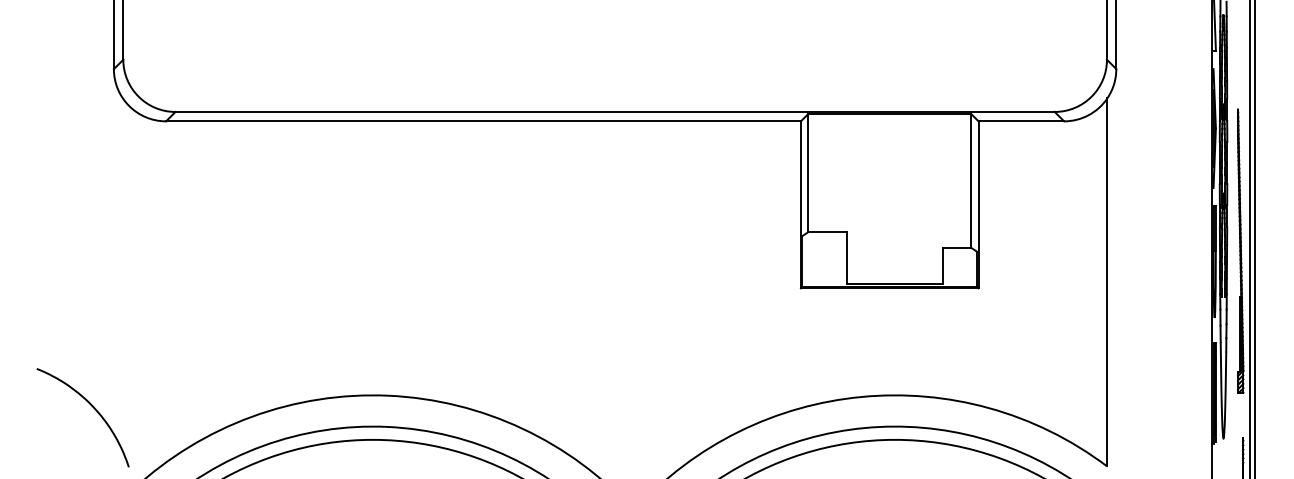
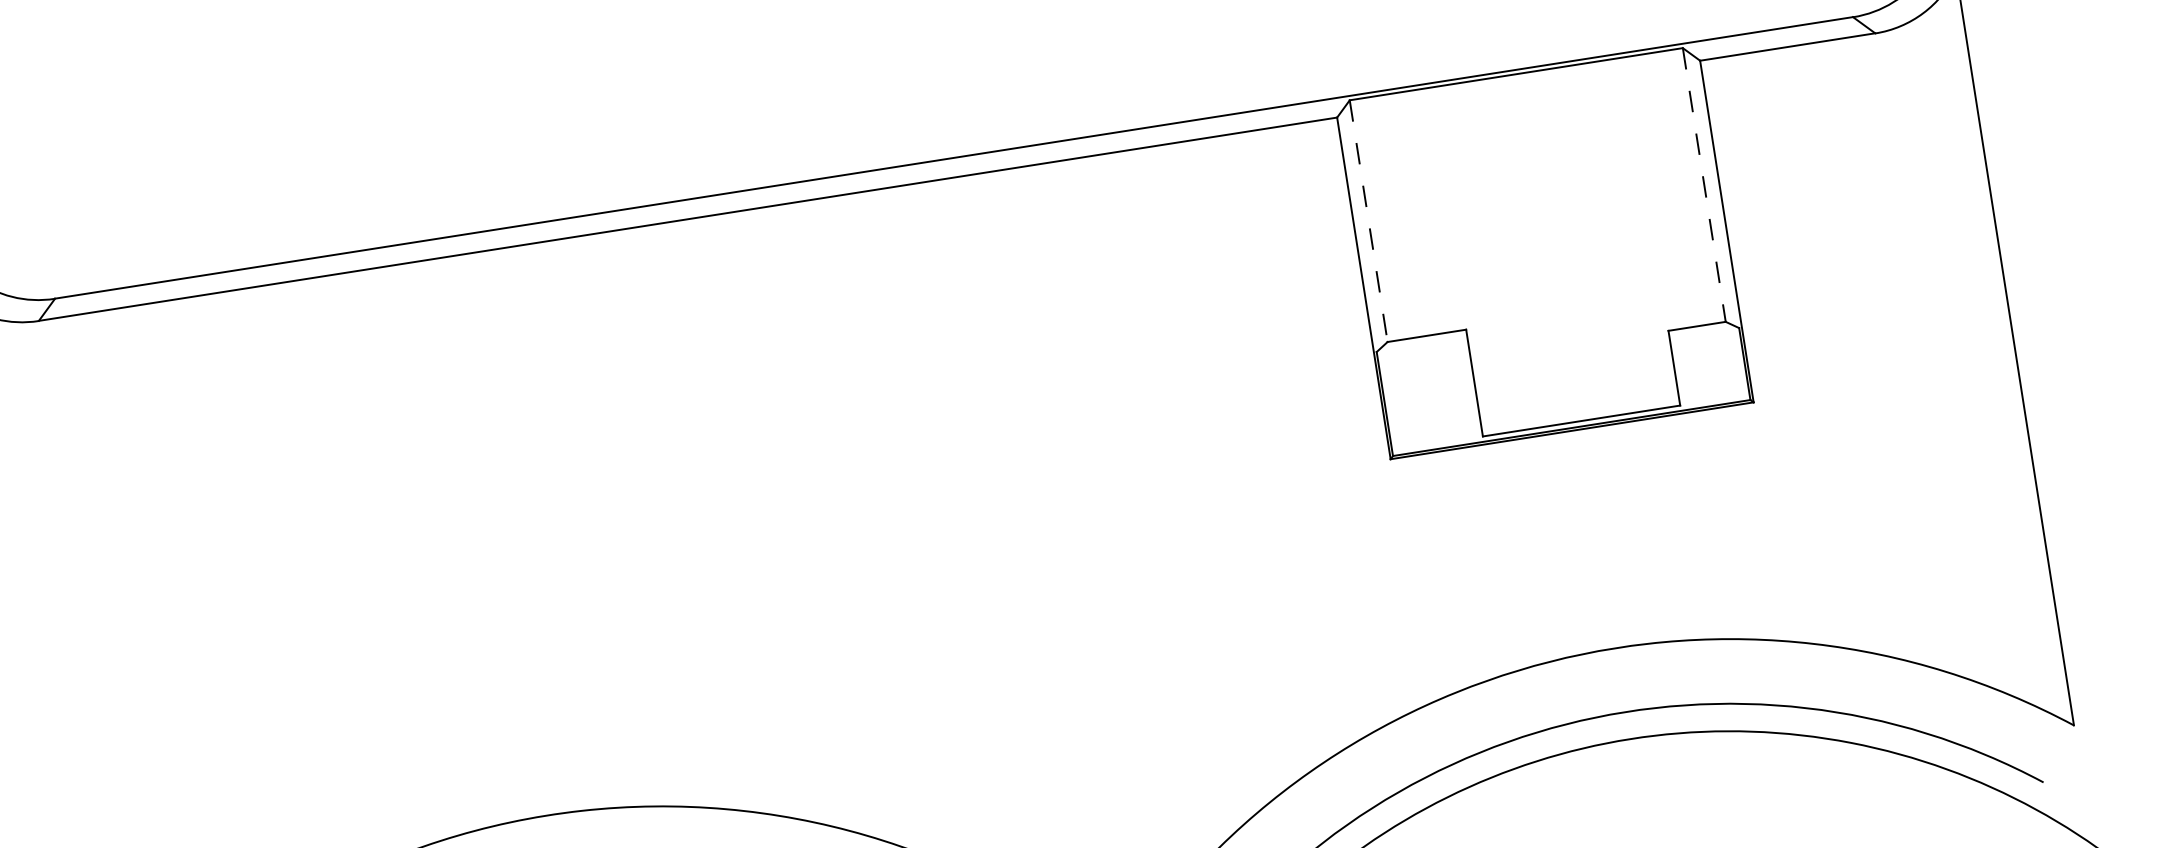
line: (808, 173) -> (1369, 221), solid -> dashed
line: (971, 180) -> (1704, 184), solid -> dashed

